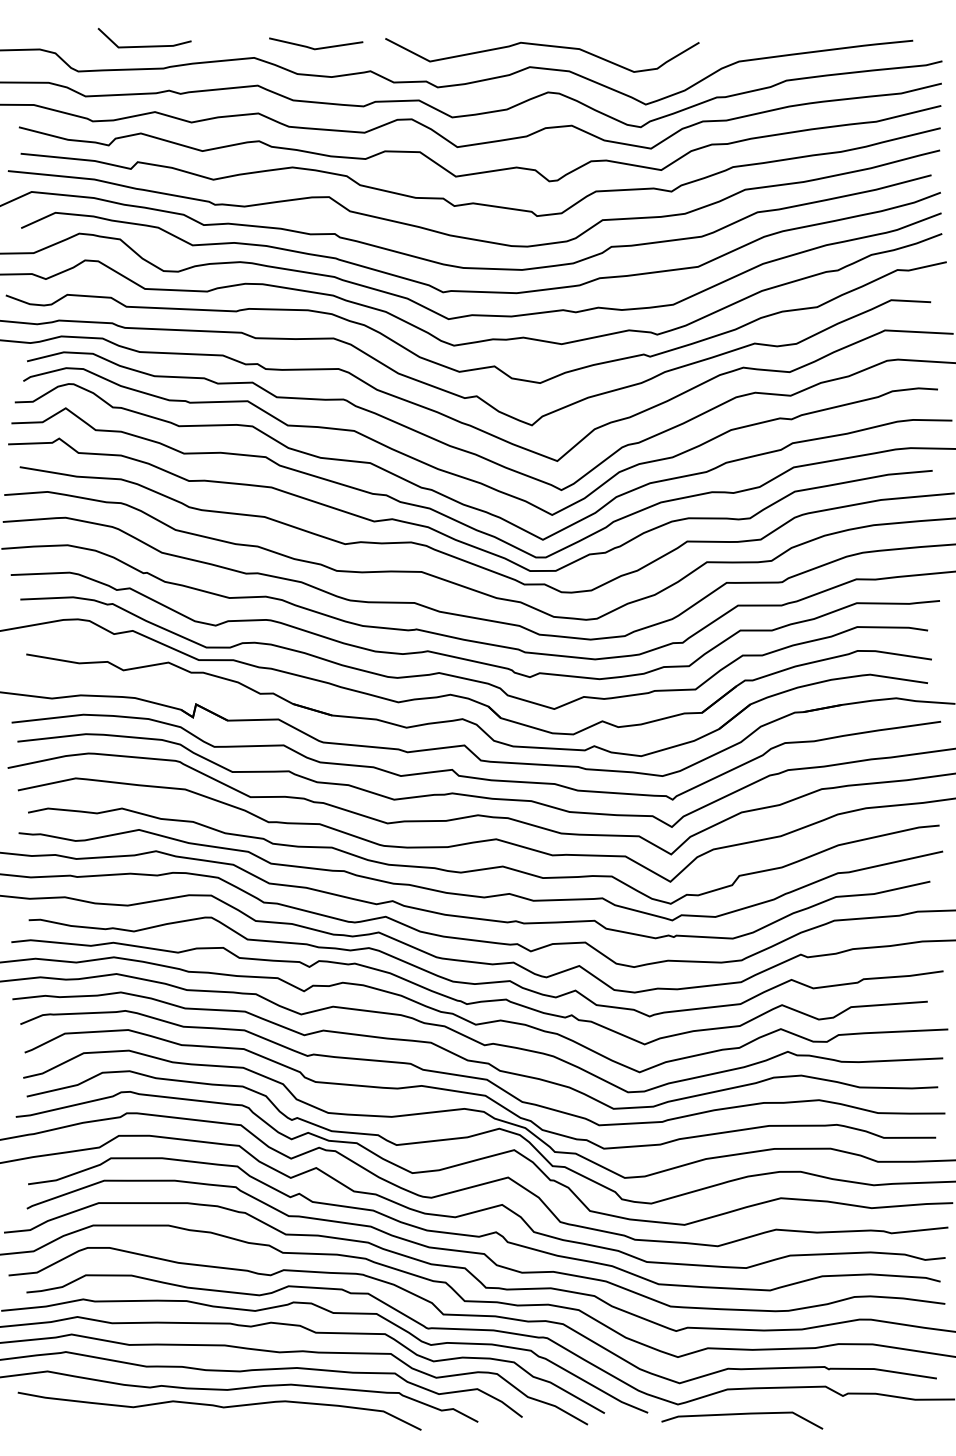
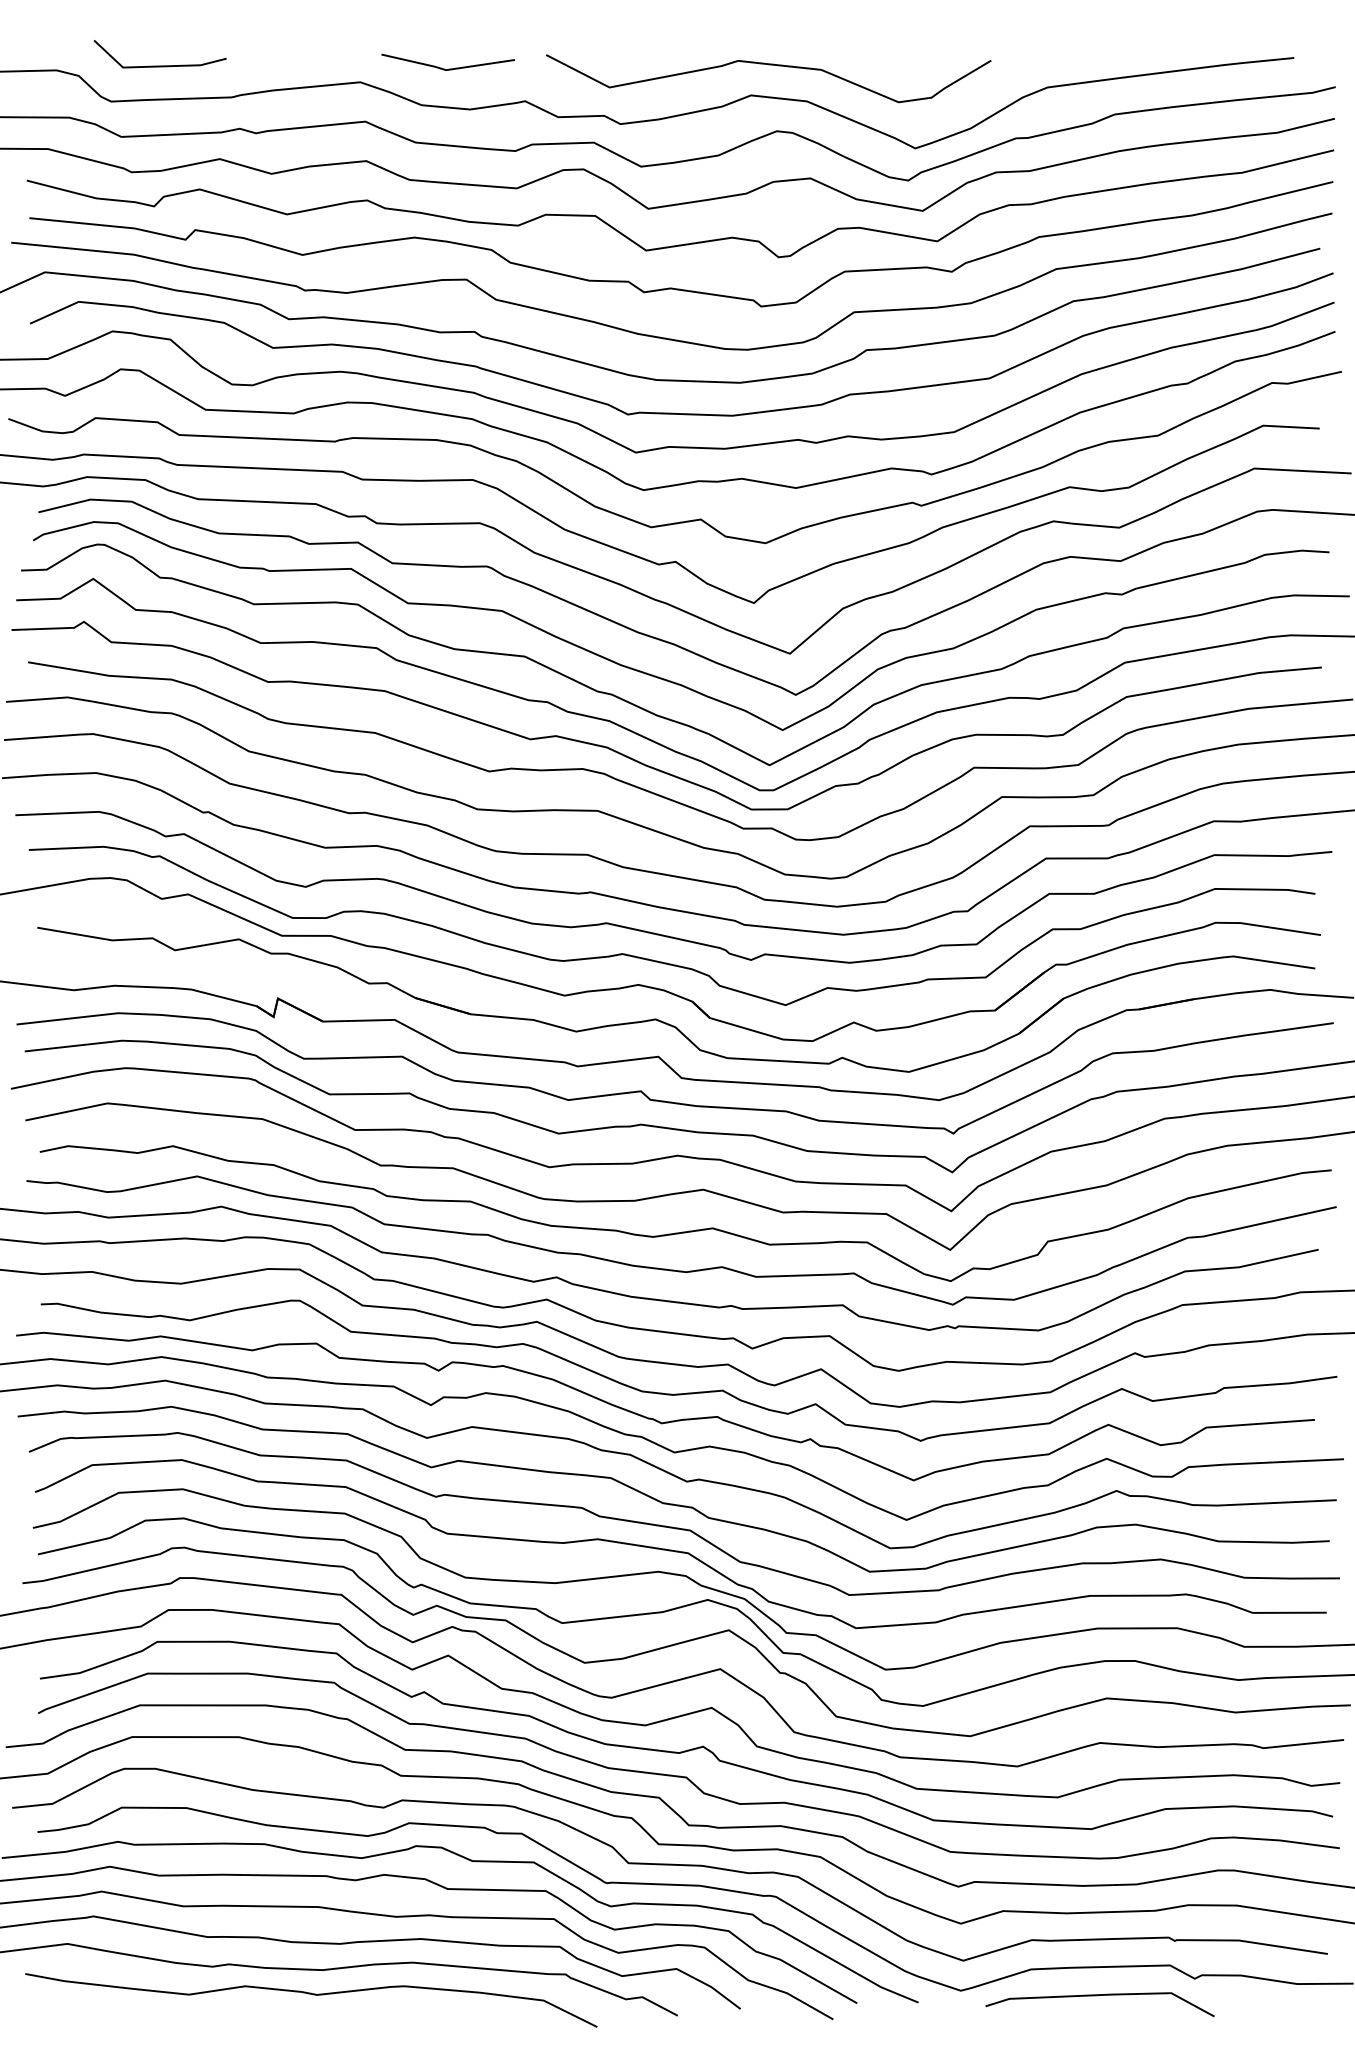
line: (144, 46) -> (159, 65), moved
line: (740, 1414) -> (1097, 1996), moved

